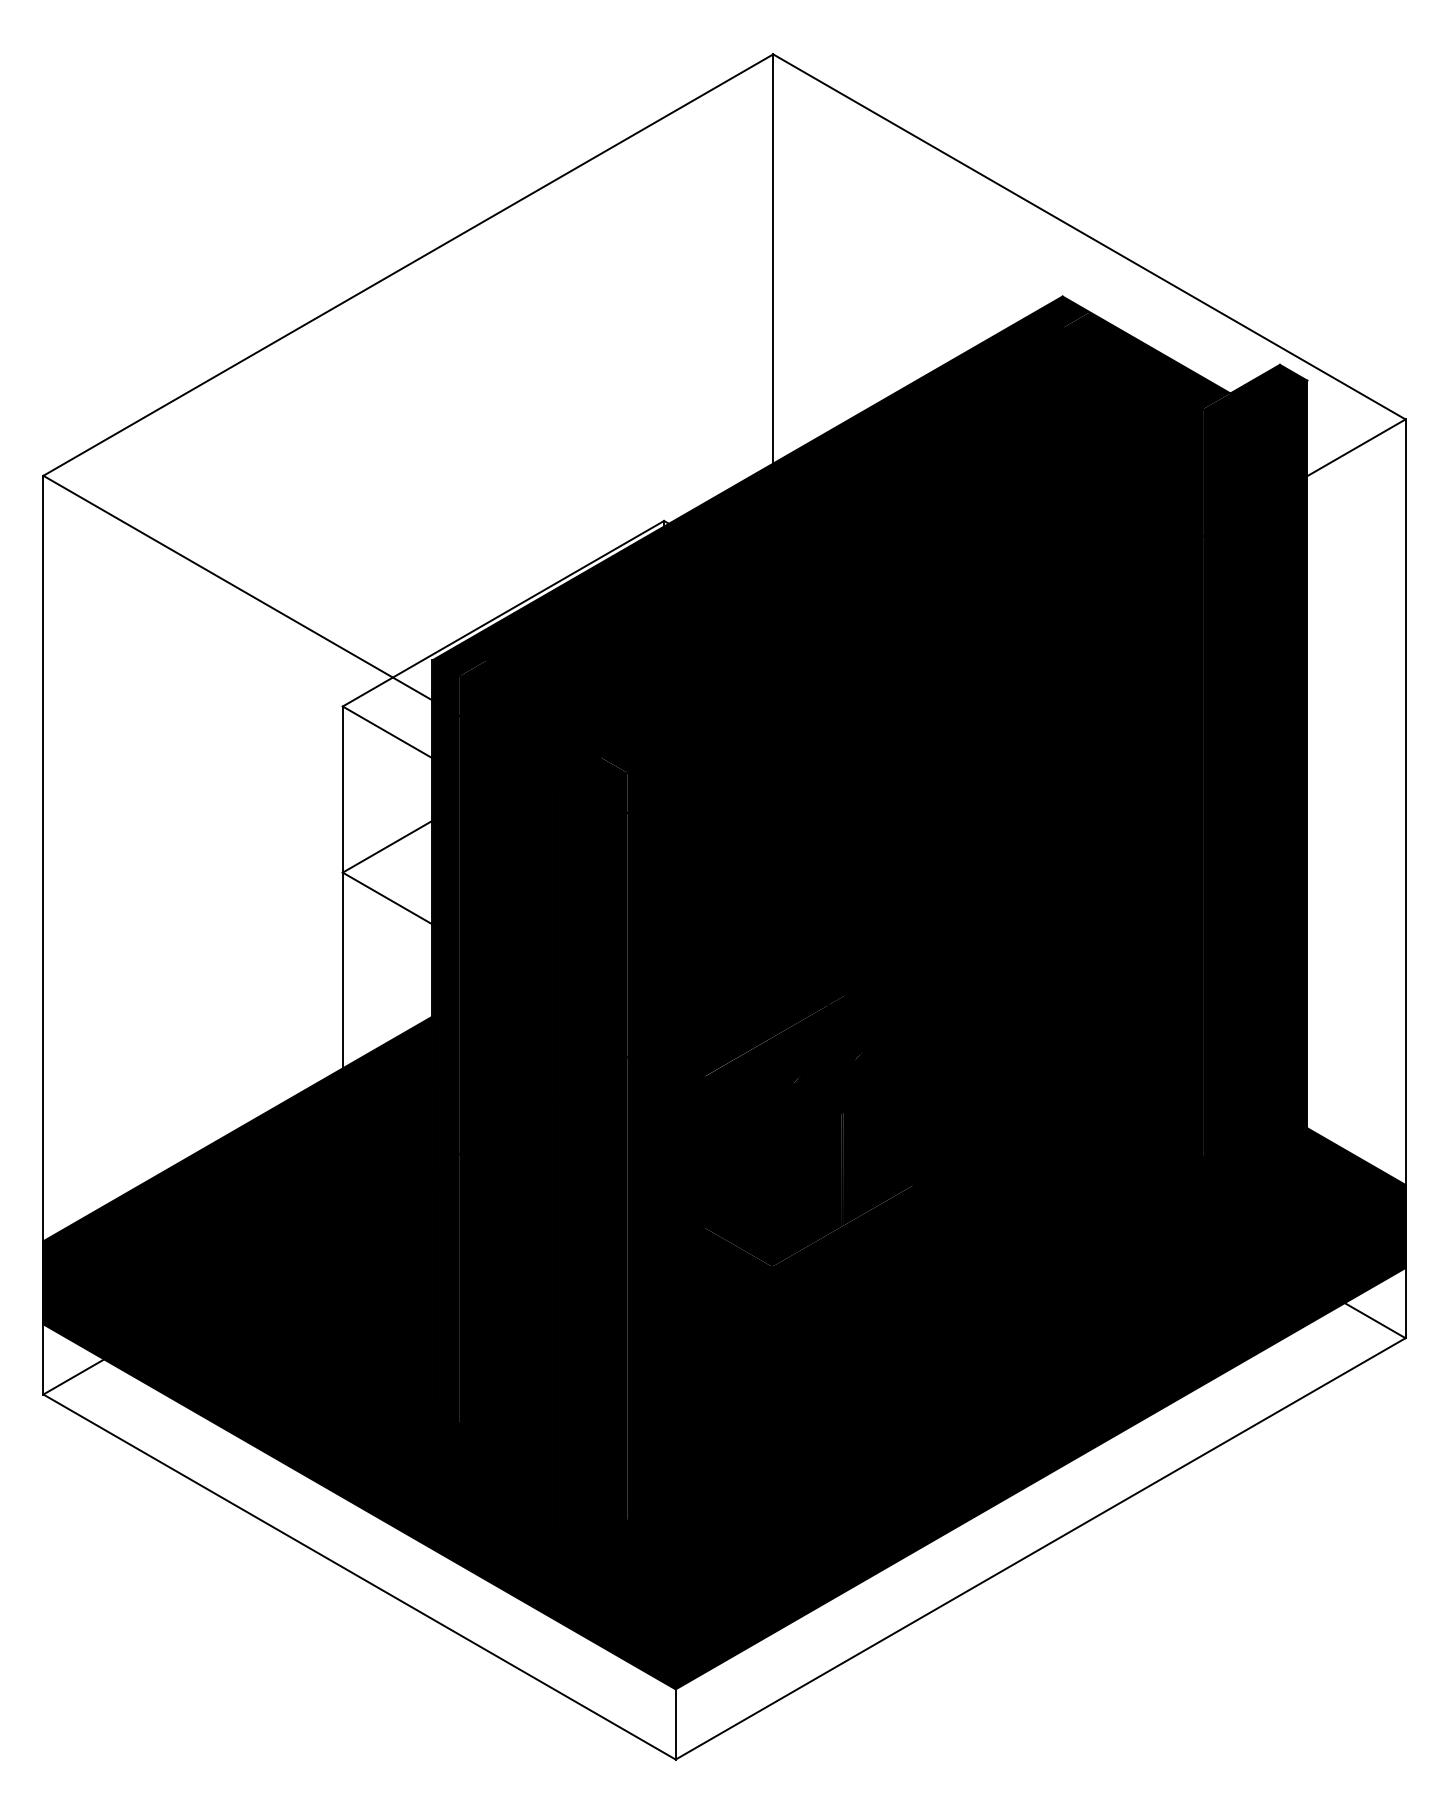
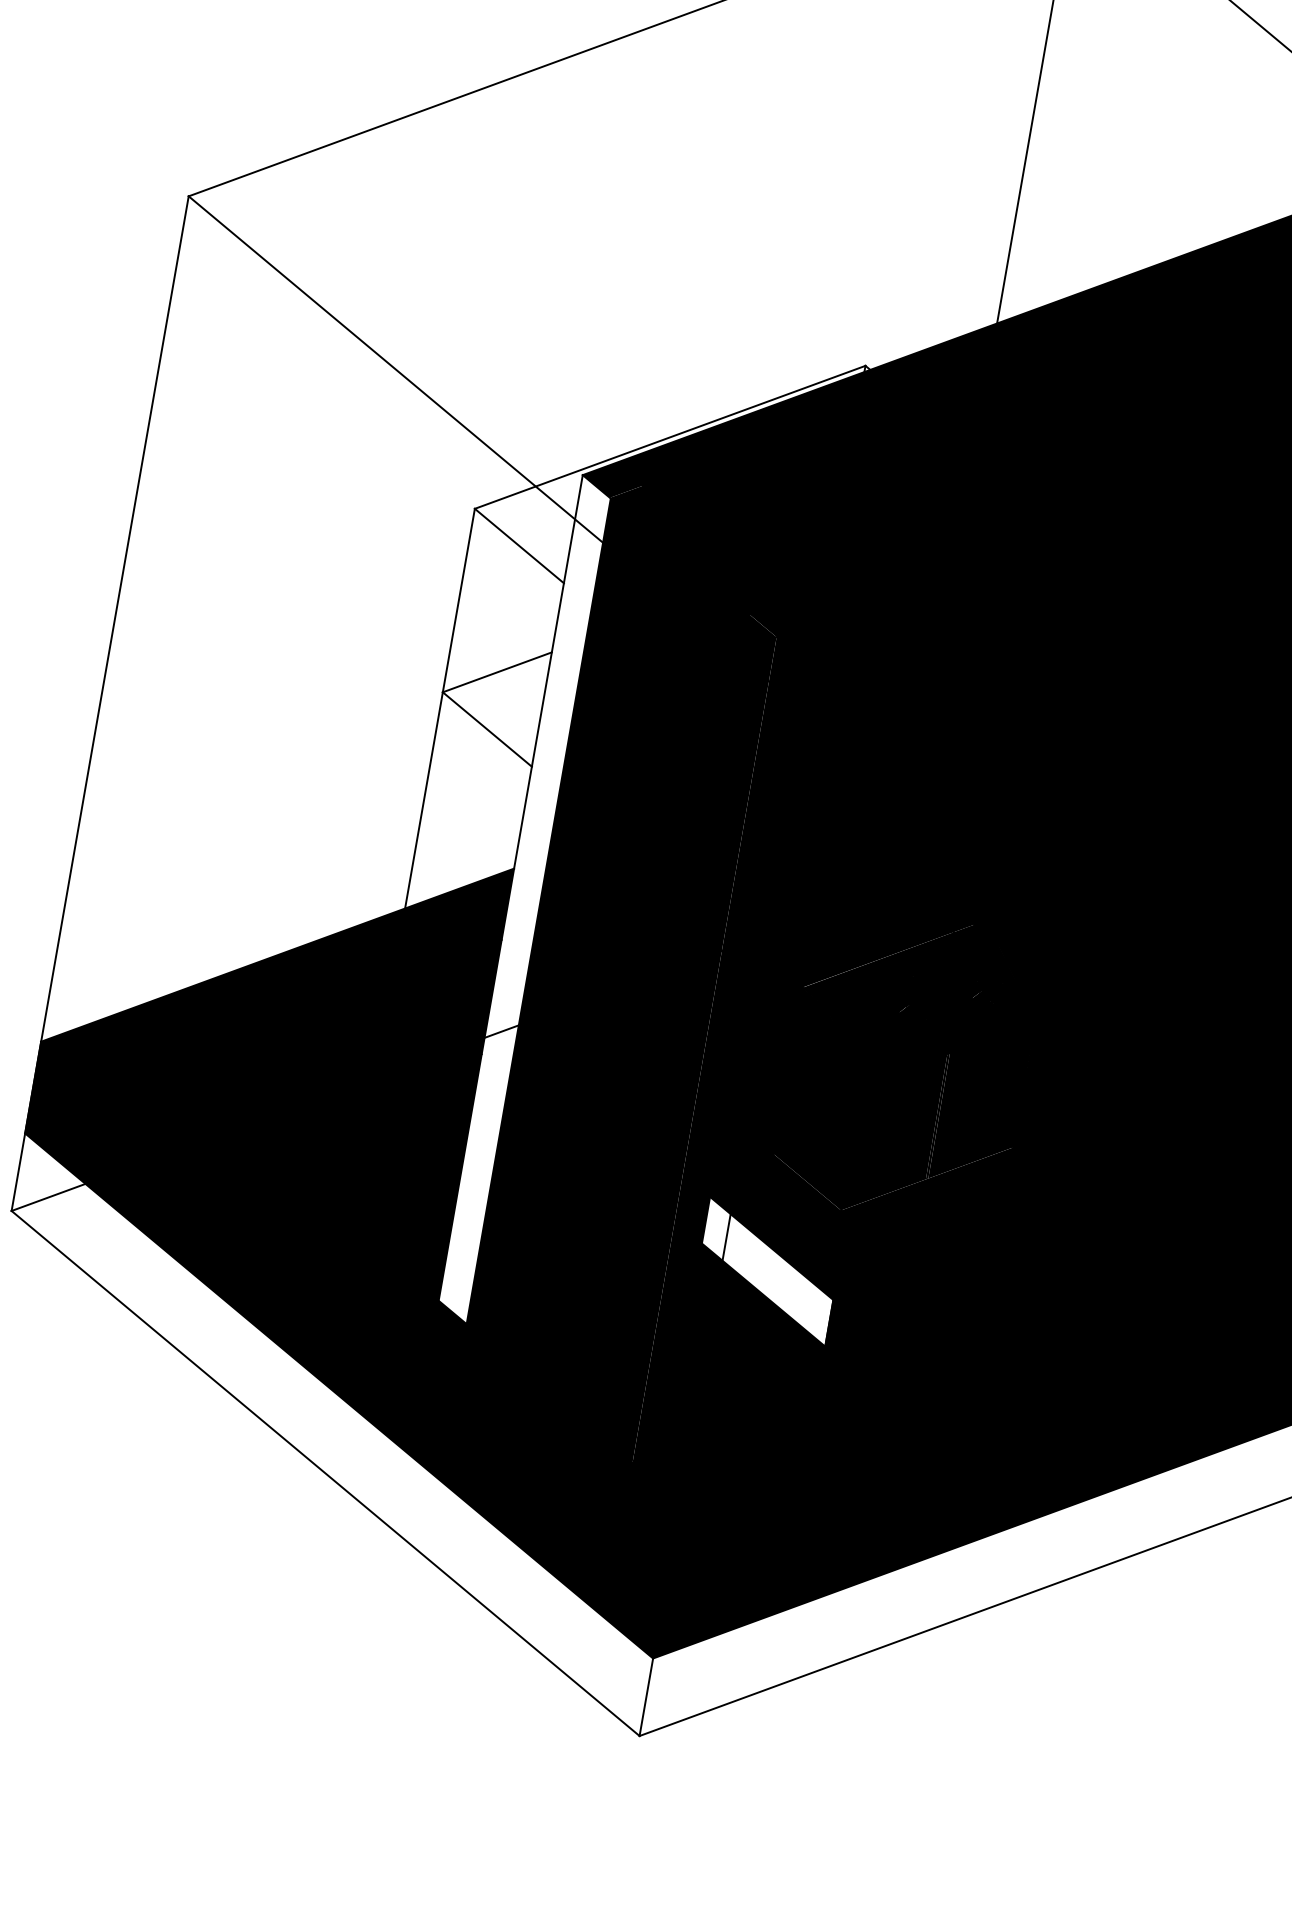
fill: (445, 1041) -> (523, 898), removed
fill: (716, 1331) -> (767, 1271), removed

